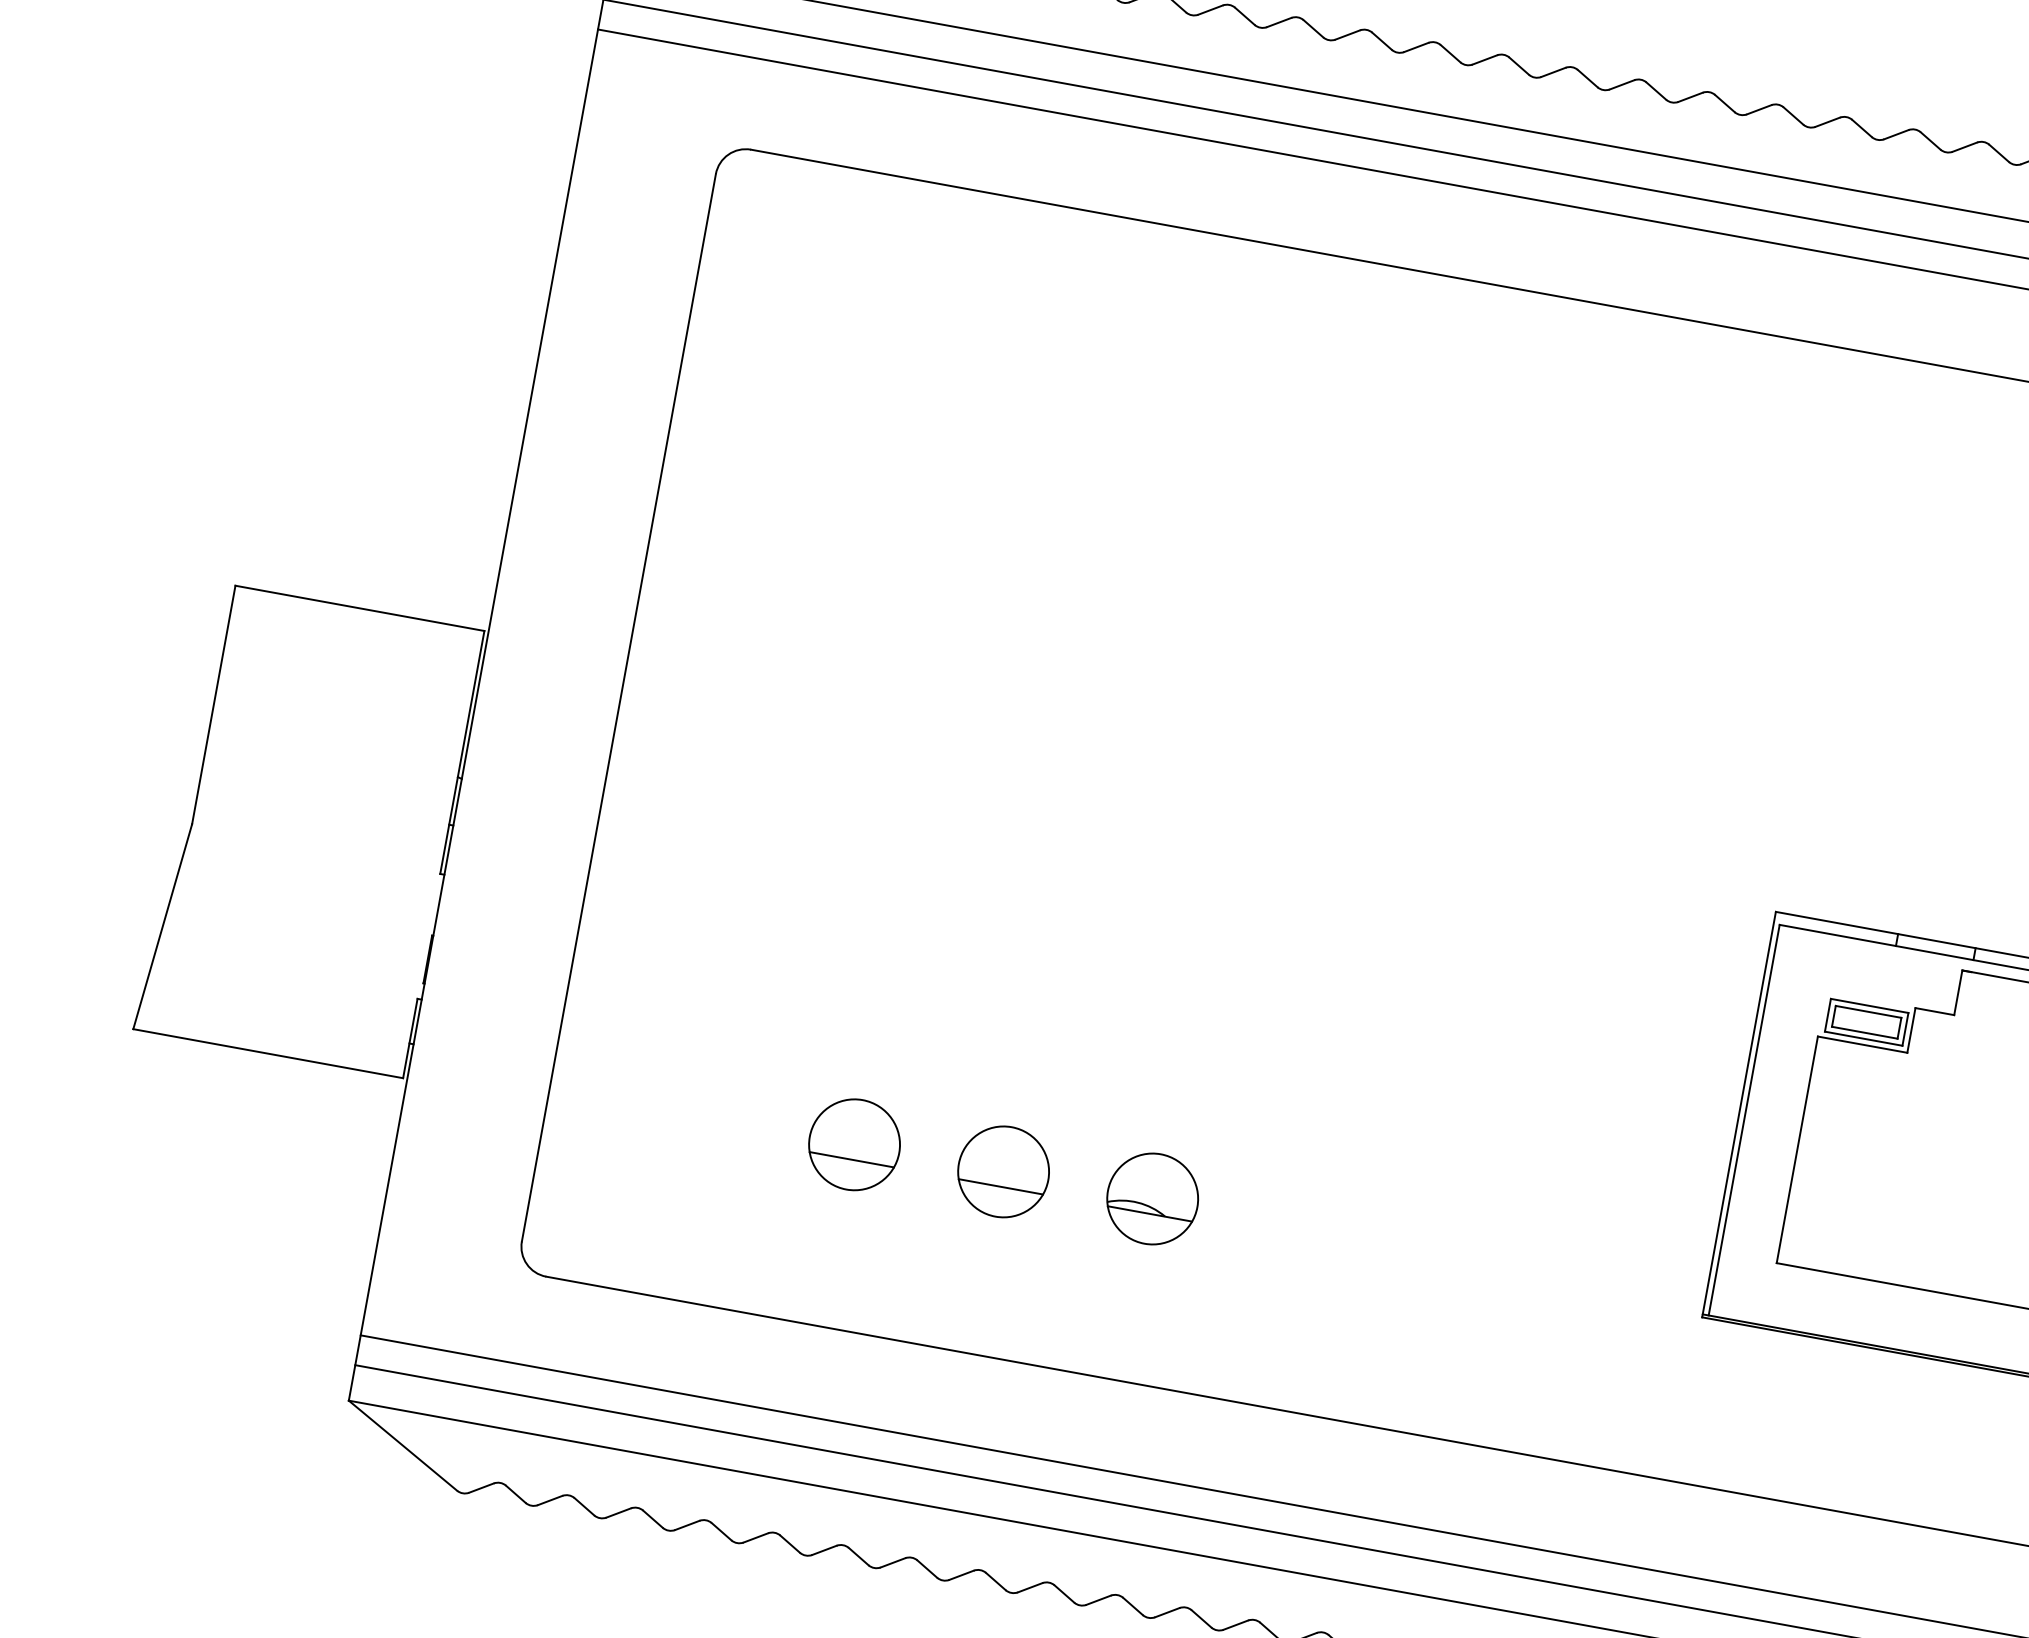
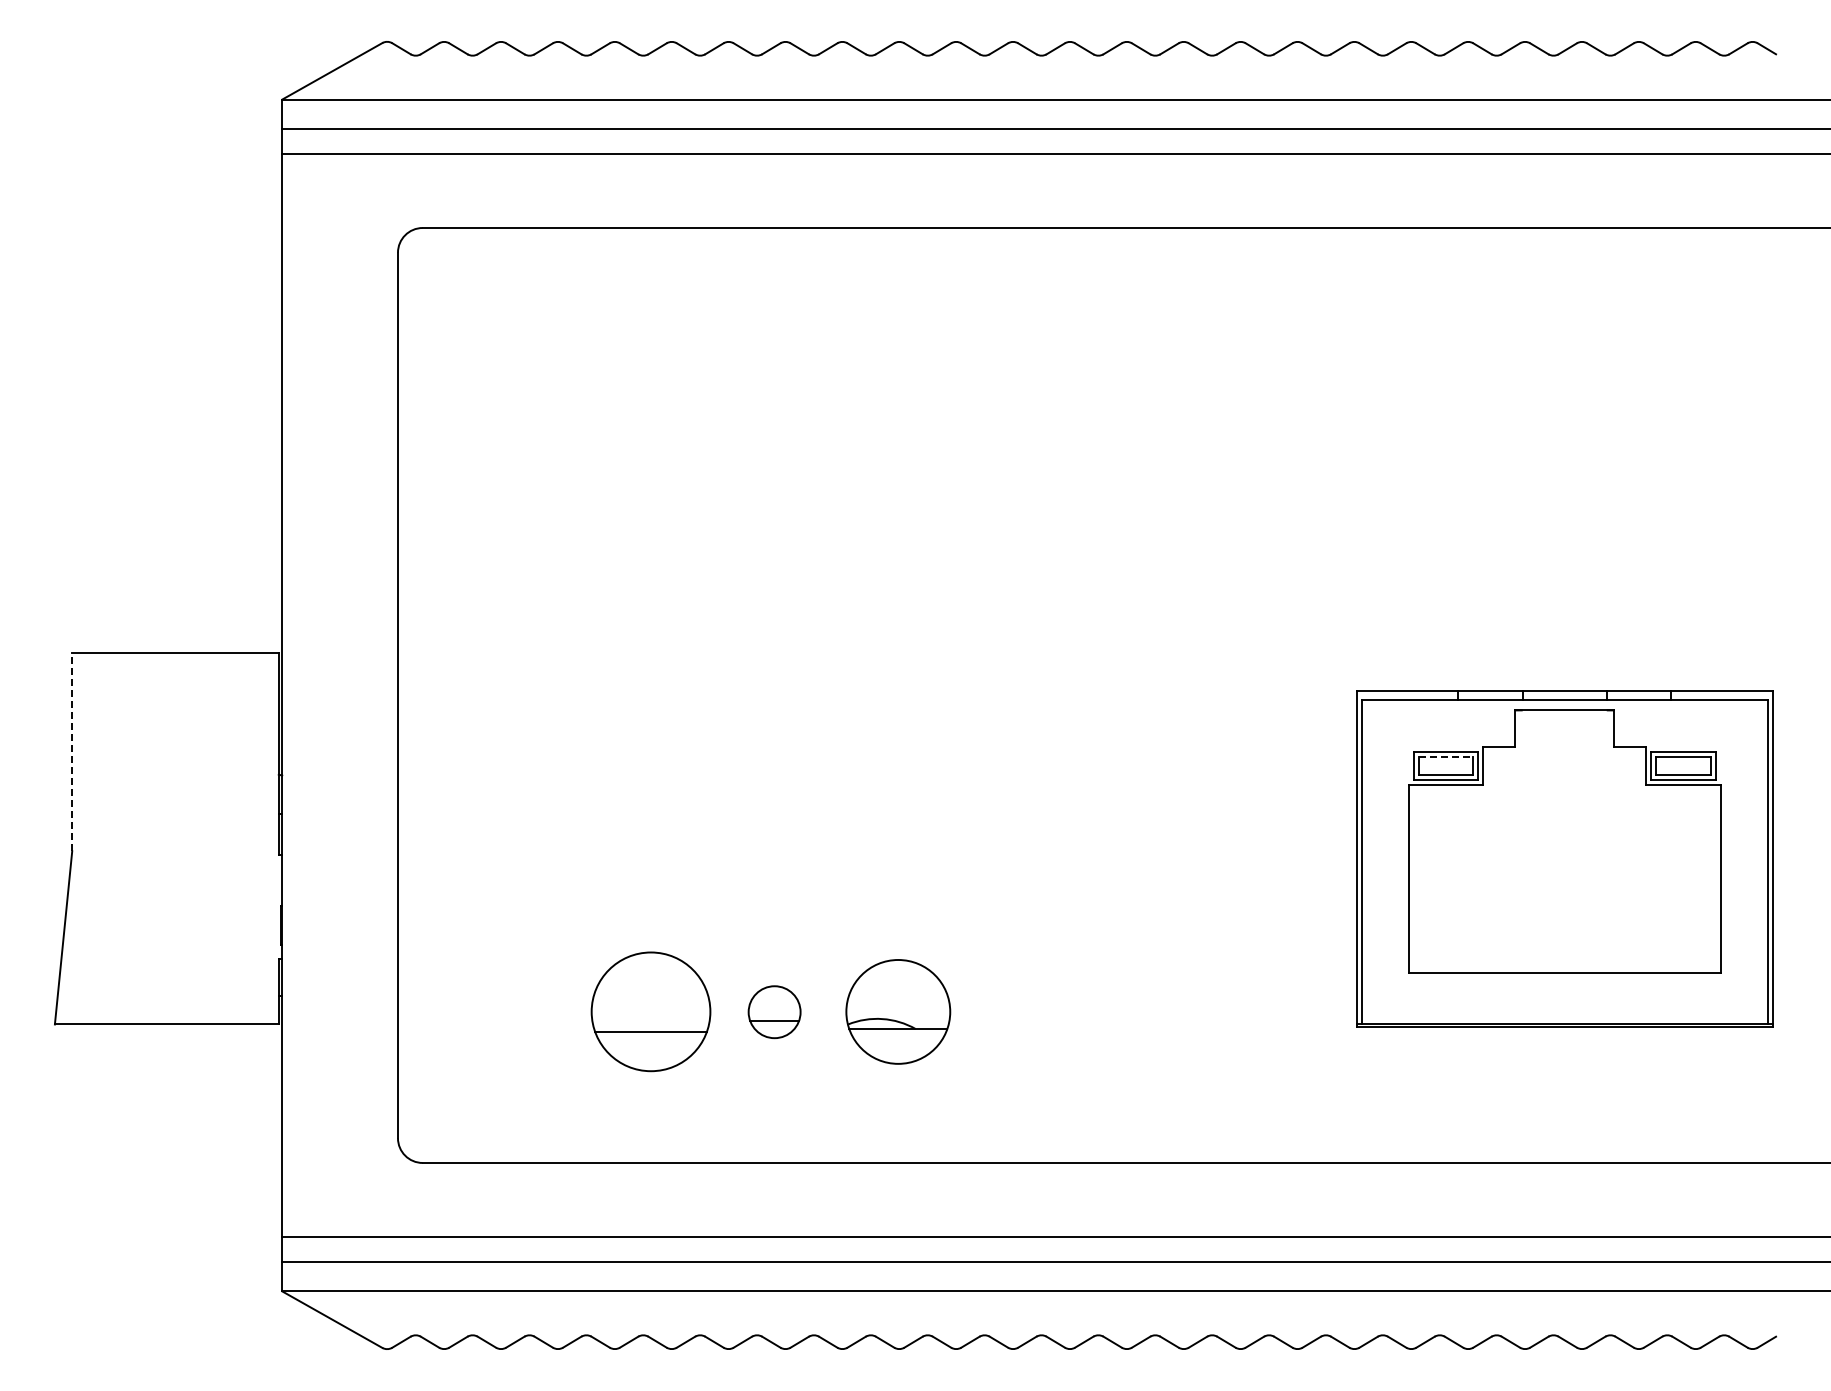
line: (214, 705) -> (72, 752), solid -> dashed
line: (1869, 1012) -> (1446, 757), solid -> dashed
part: (853, 1145) -> (650, 1012), size x1.6
part: (1003, 1172) -> (774, 1012), size x0.7
part: (1152, 1199) -> (898, 1012), size x1.4

